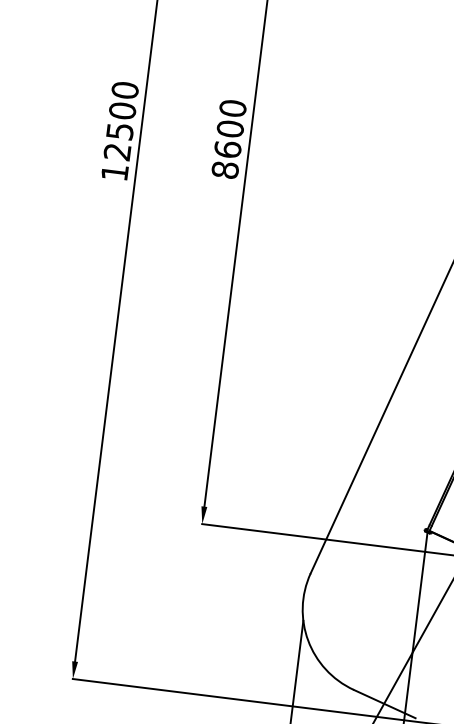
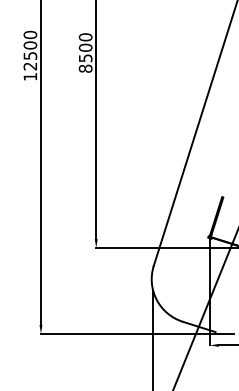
text: (227, 149) -> (85, 58), 8600 -> 8500

